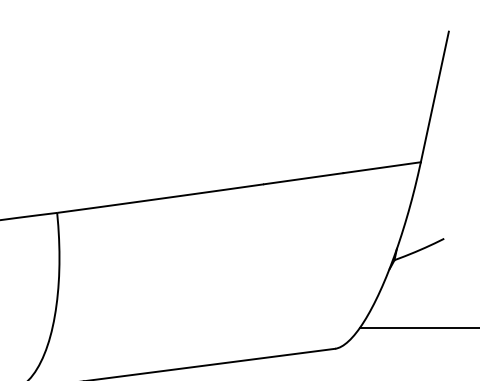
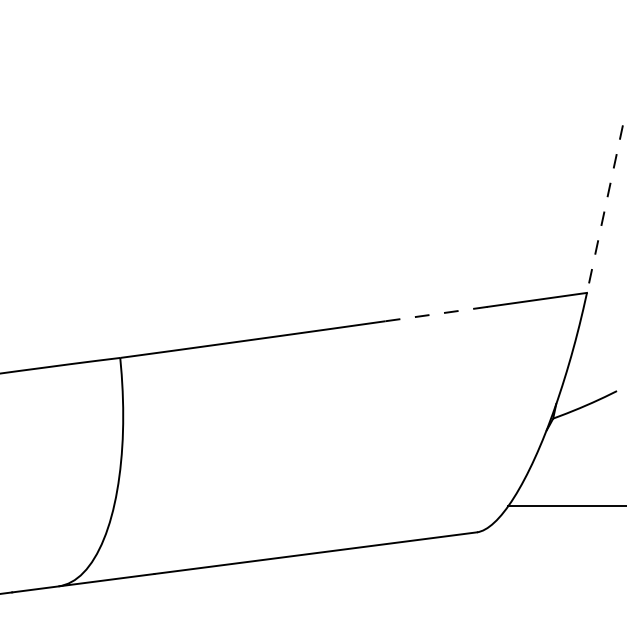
line: (434, 97) -> (604, 209), solid -> dashed
line: (303, 179) -> (436, 314), solid -> dashed

